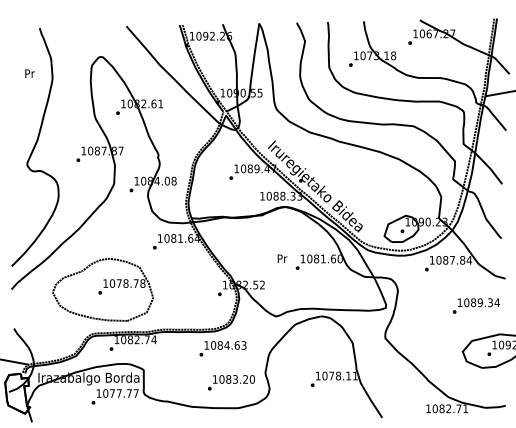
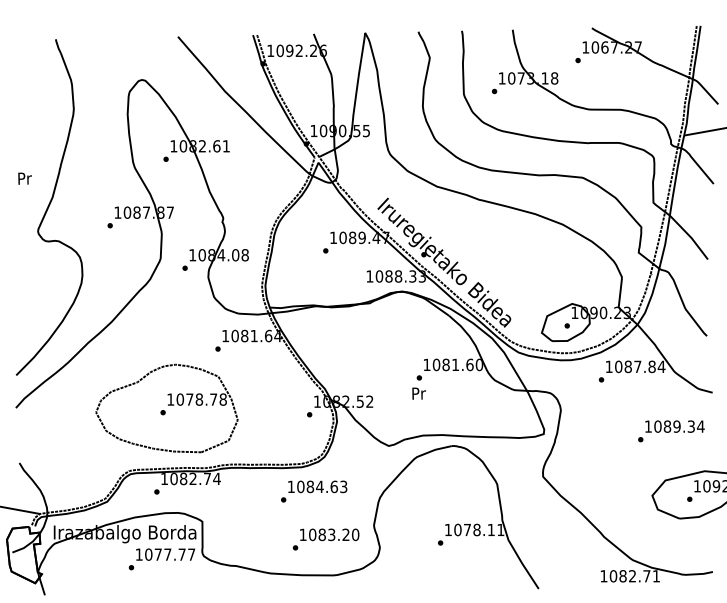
text: (29, 73) -> (24, 178), moved
text: (282, 258) -> (418, 393), moved
part: (102, 289) -> (166, 408), moved

